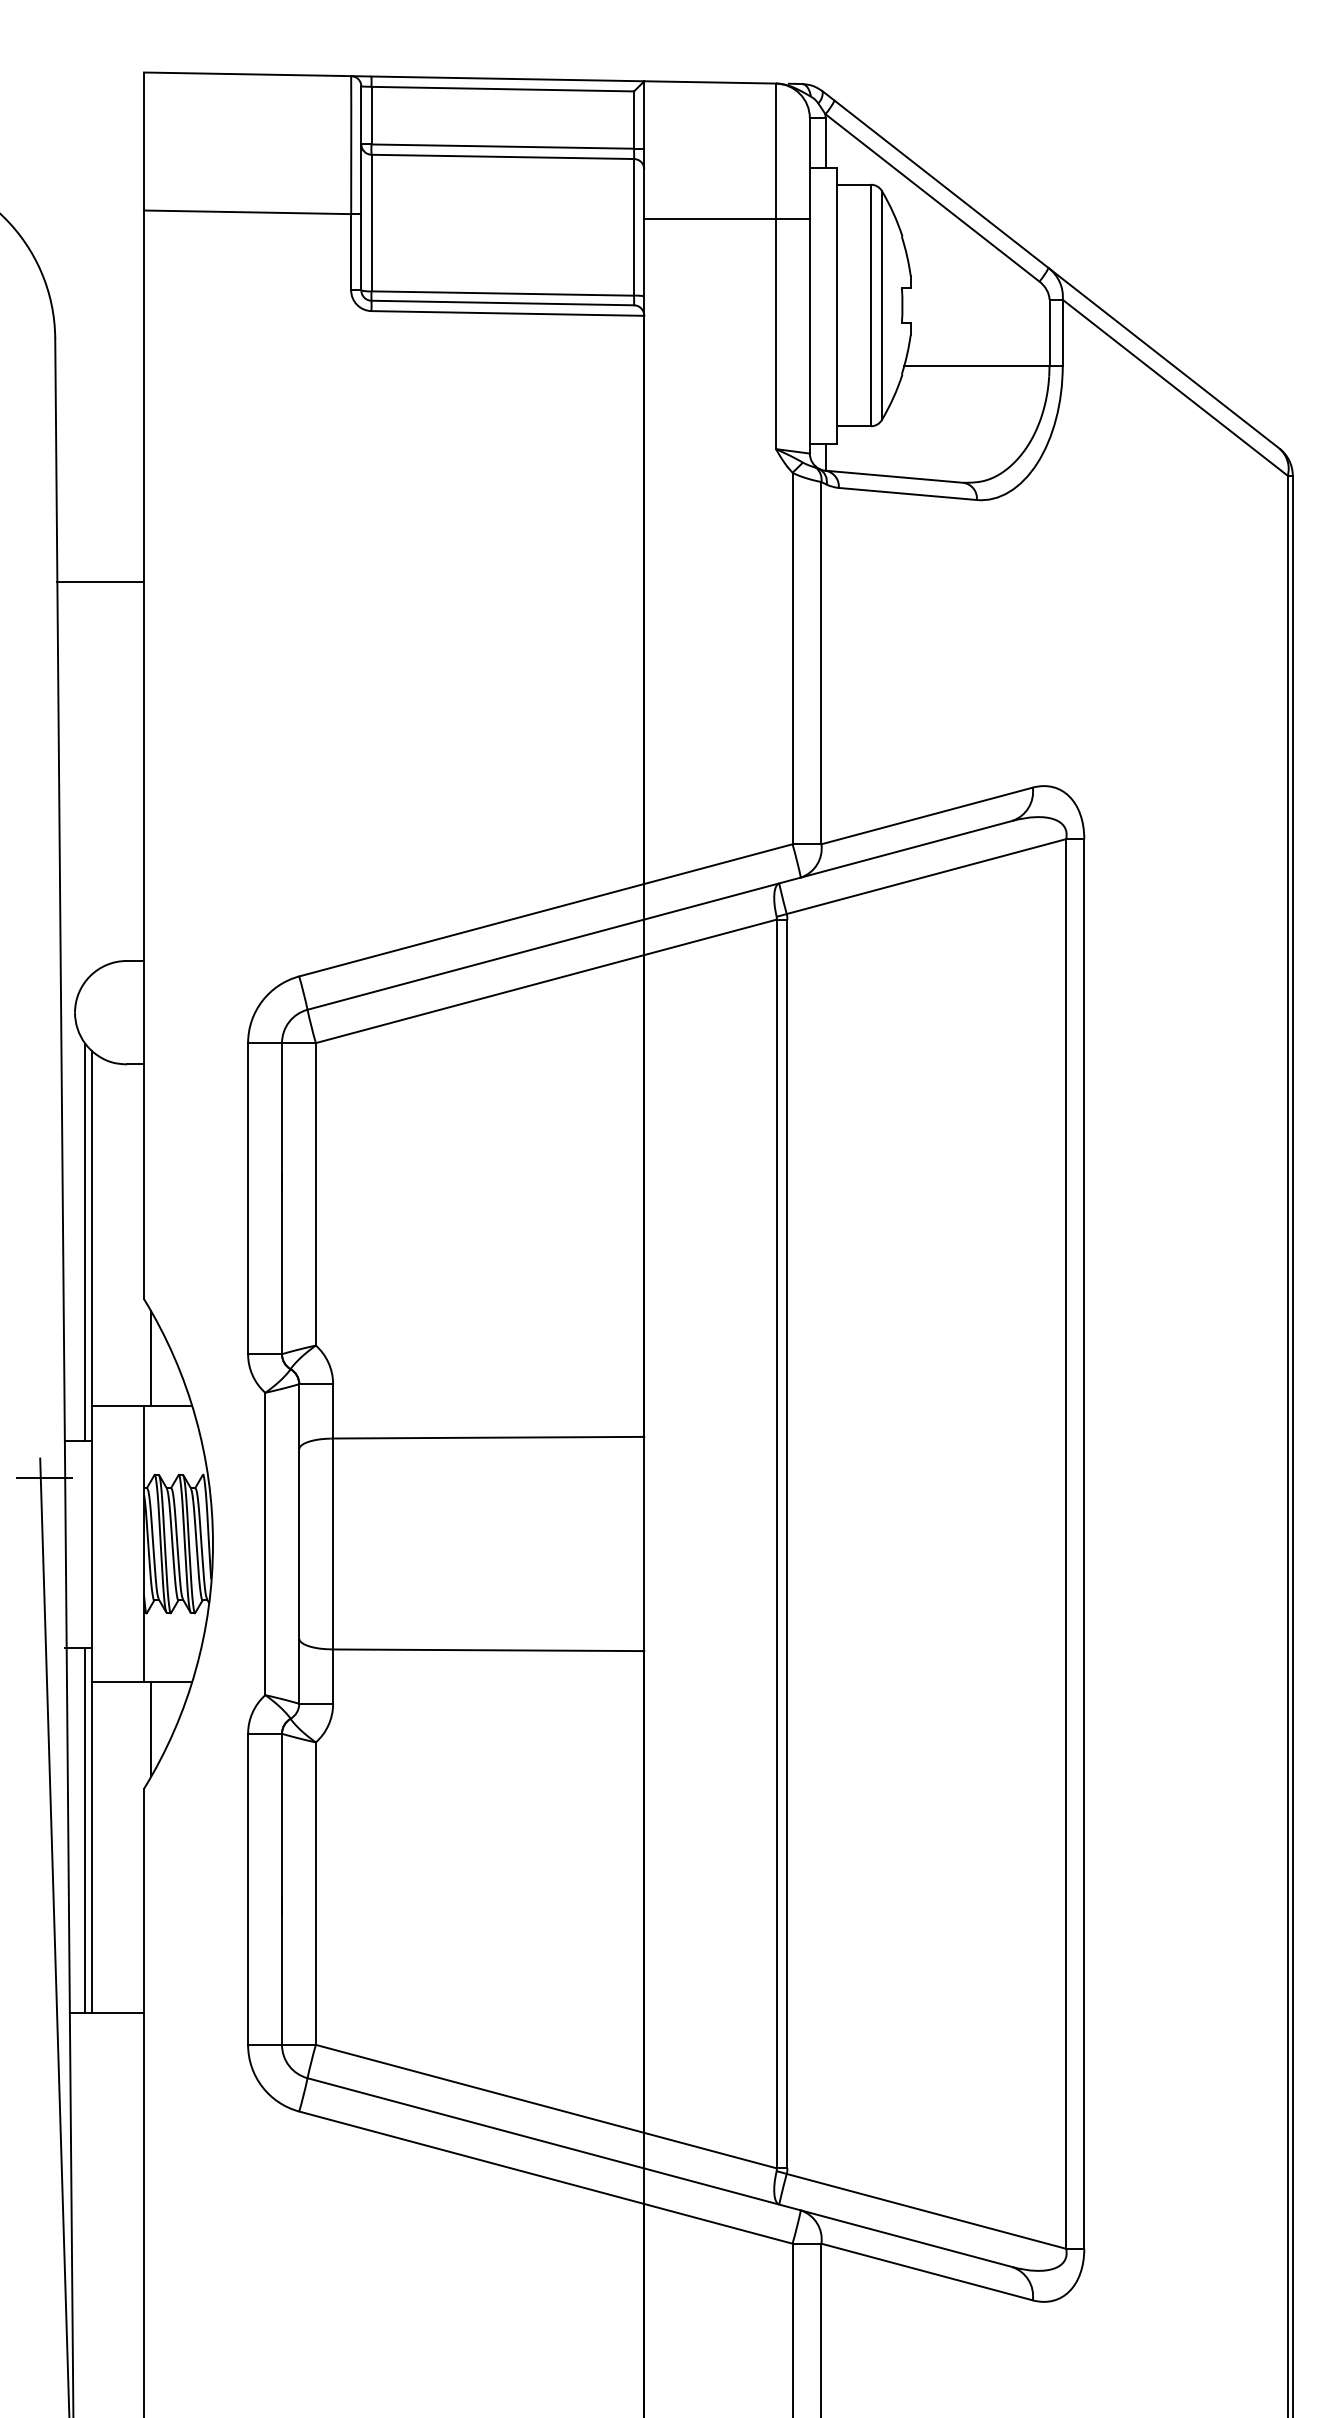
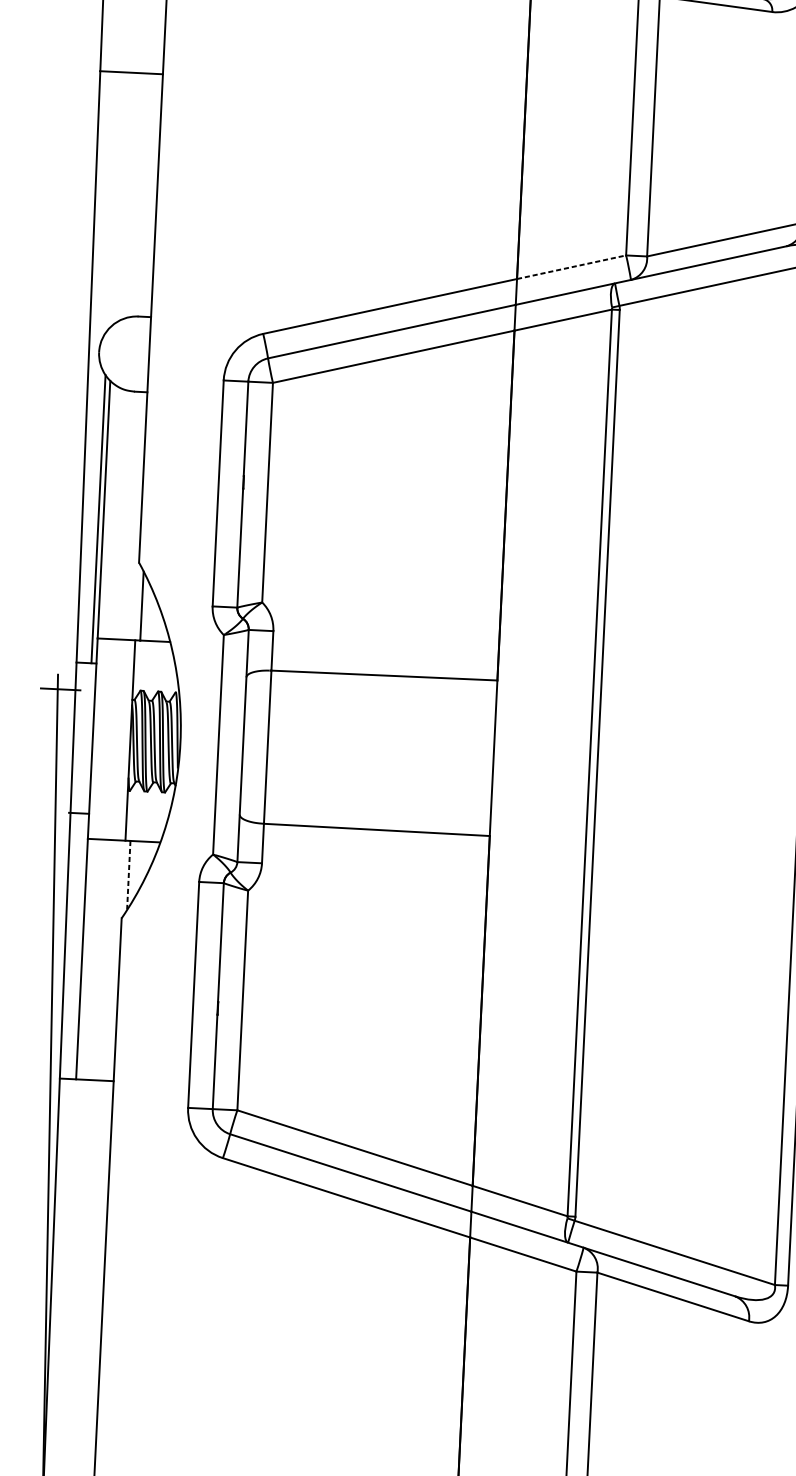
line: (100, 581) -> (131, 72), moved
line: (718, 864) -> (571, 267), solid -> dashed
line: (150, 1729) -> (128, 875), solid -> dashed
line: (85, 1830) -> (77, 946), removed

